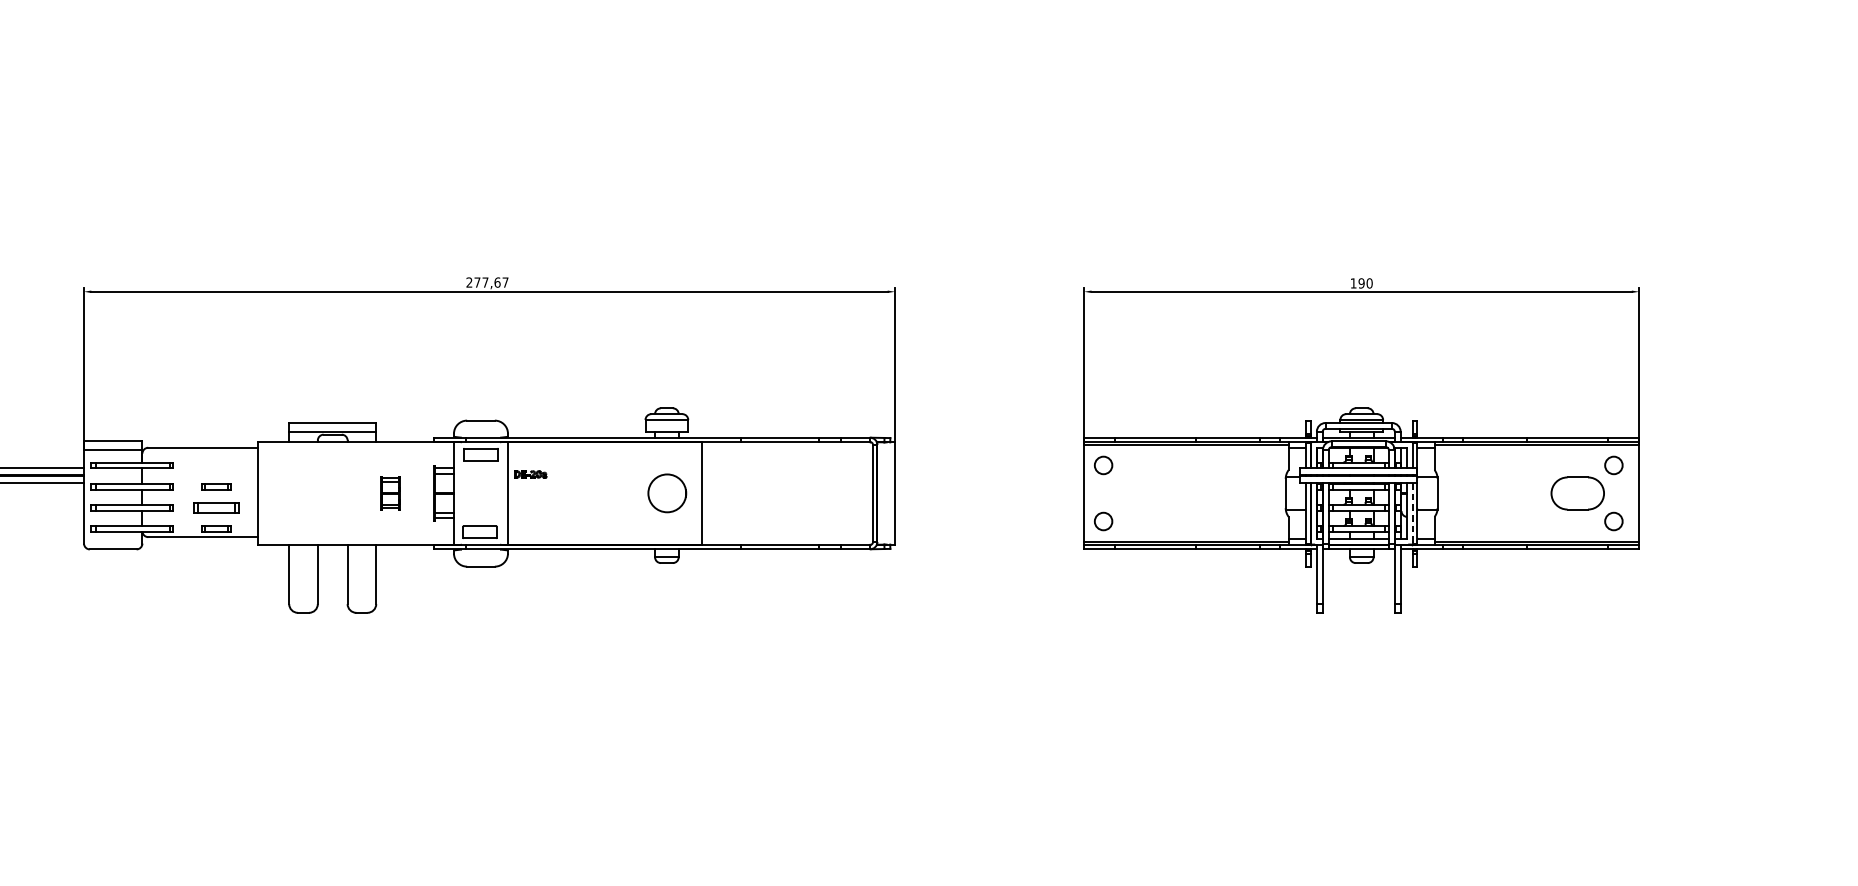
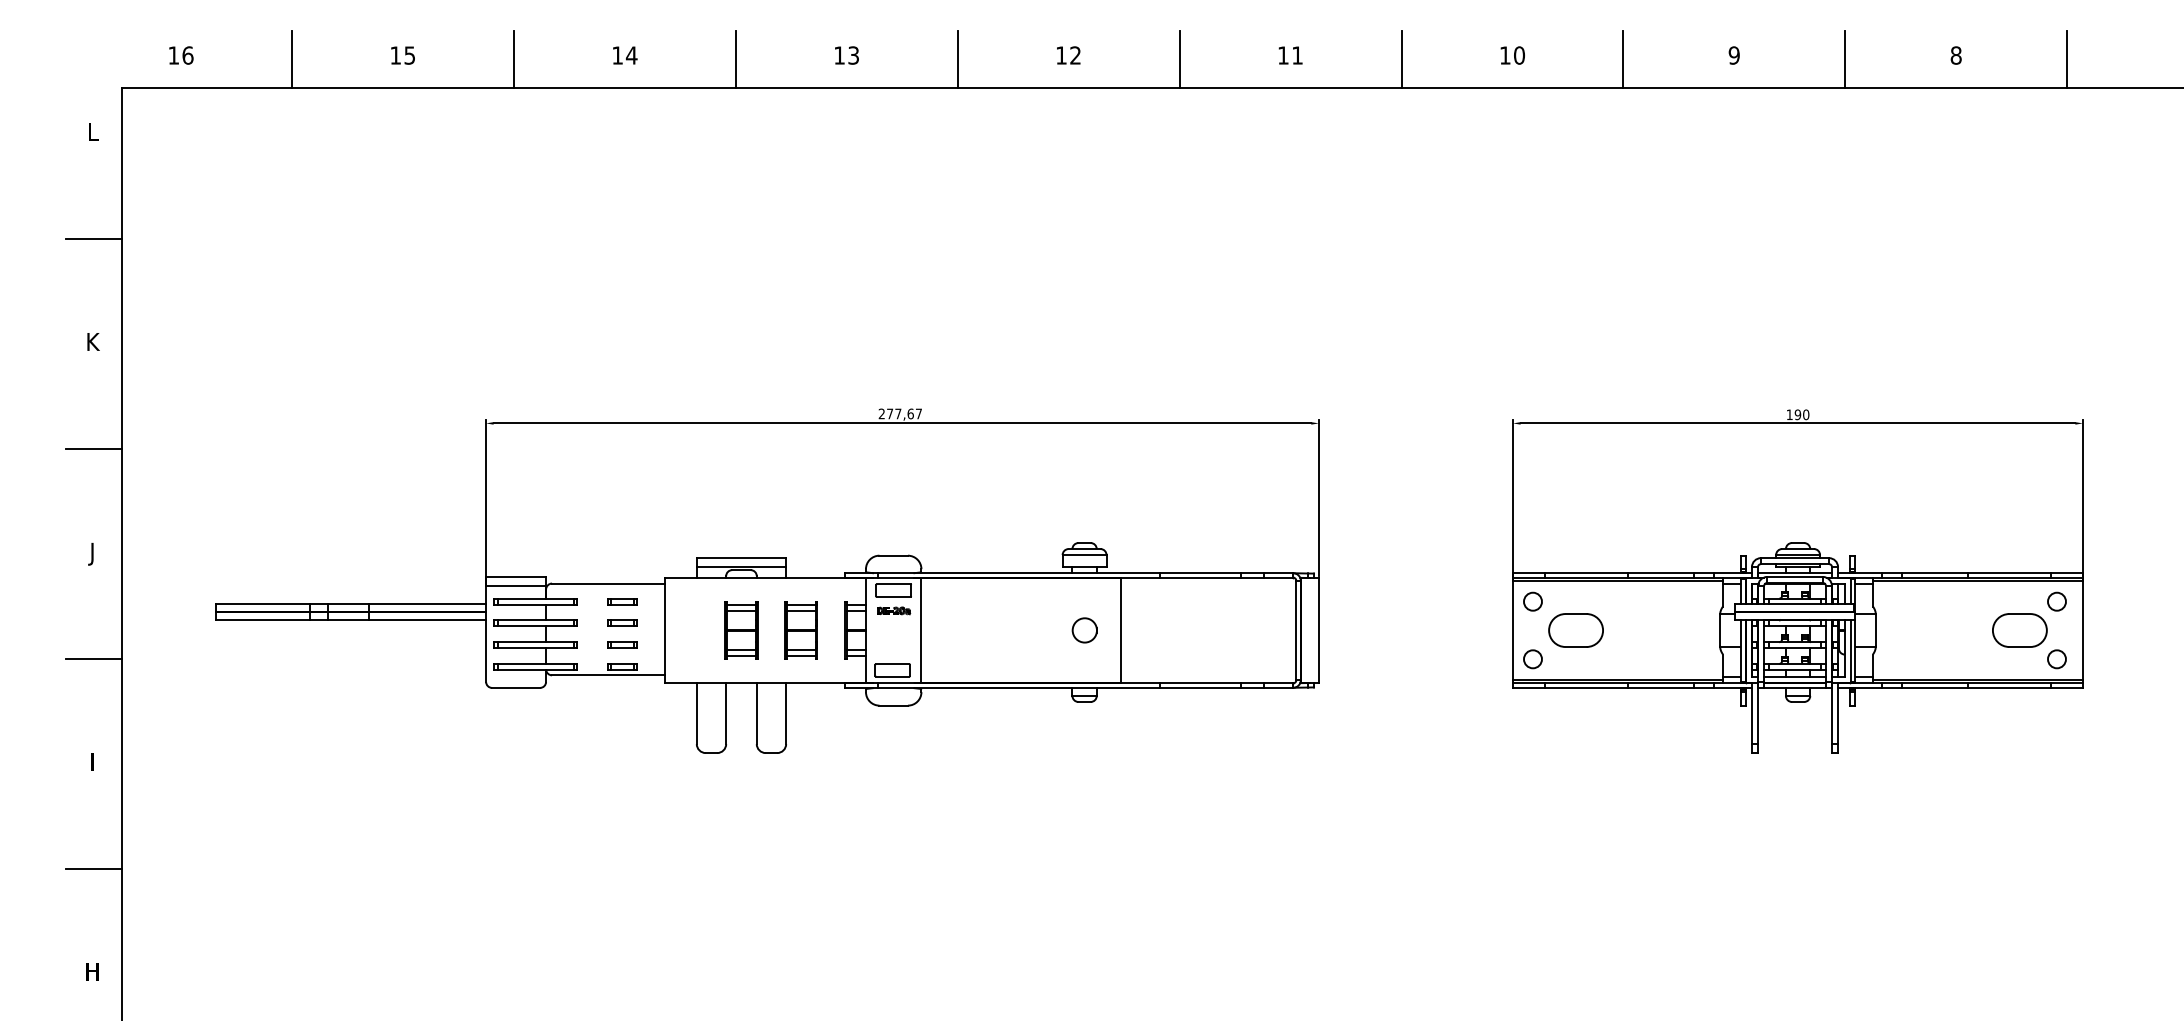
part: (216, 465) -> (622, 601), added
part: (531, 473) -> (894, 610), moved
part: (332, 493) -> (741, 630), added
part: (390, 493) -> (800, 630), size x1.67
circle: (666, 493) -> (1084, 630), size x0.62
part: (1144, 493) -> (1575, 630), added
part: (216, 507) -> (622, 644), size x0.62
line: (1412, 513) -> (1850, 651), dashed -> solid

